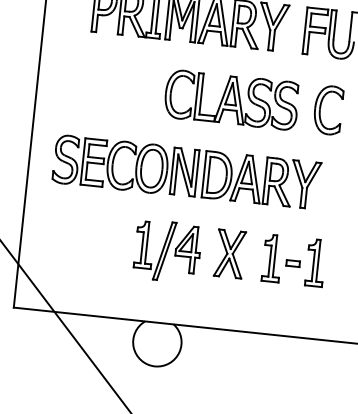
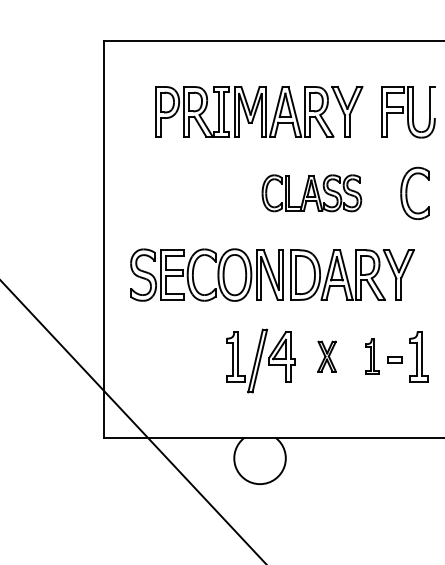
part: (231, 99) -> (311, 192), size x0.7
part: (229, 253) -> (326, 356), size x0.6
part: (272, 258) -> (372, 356), size x0.7

